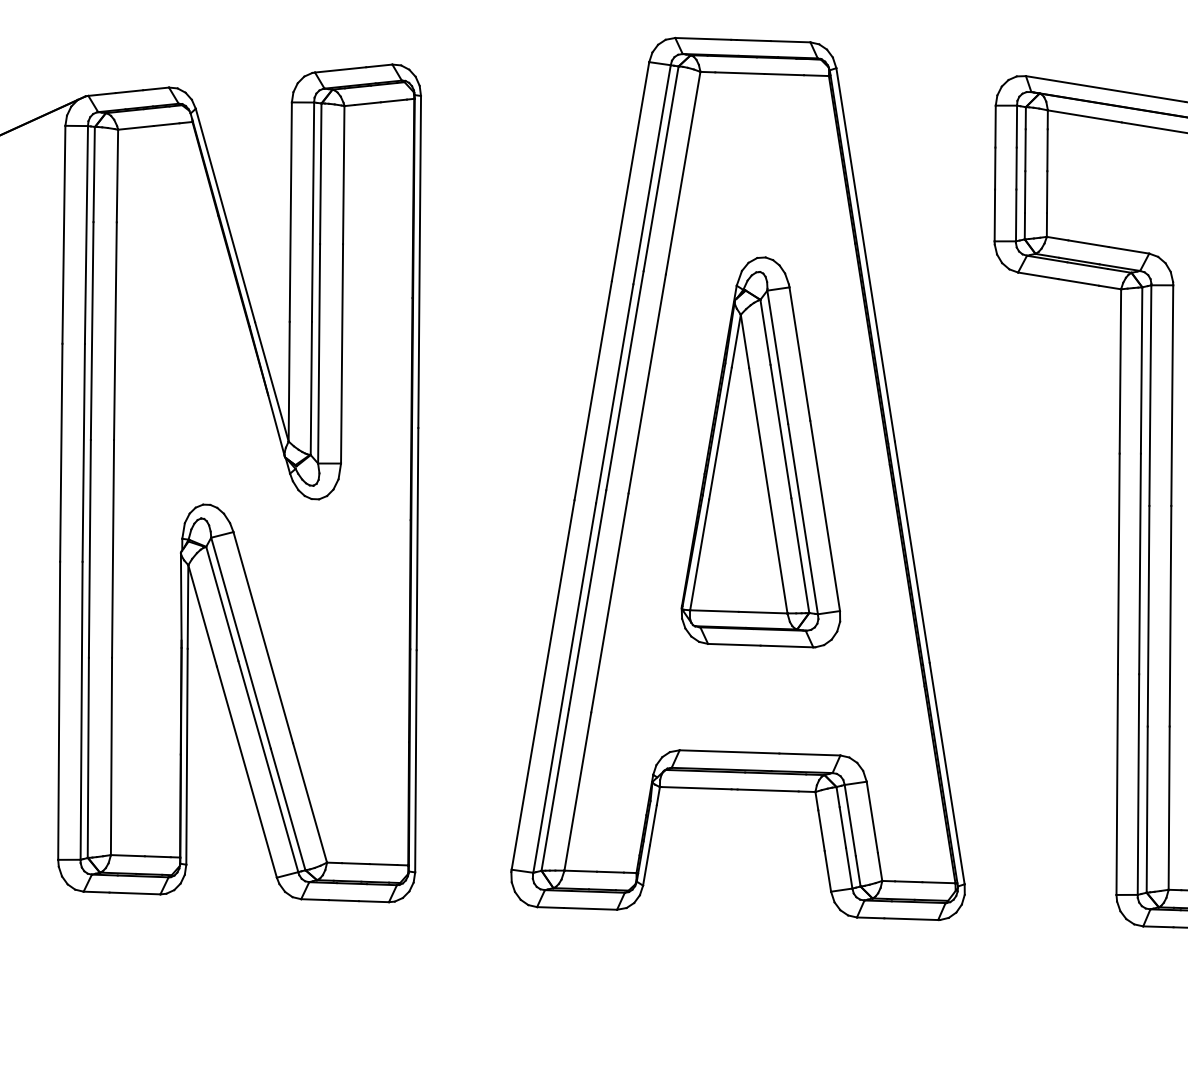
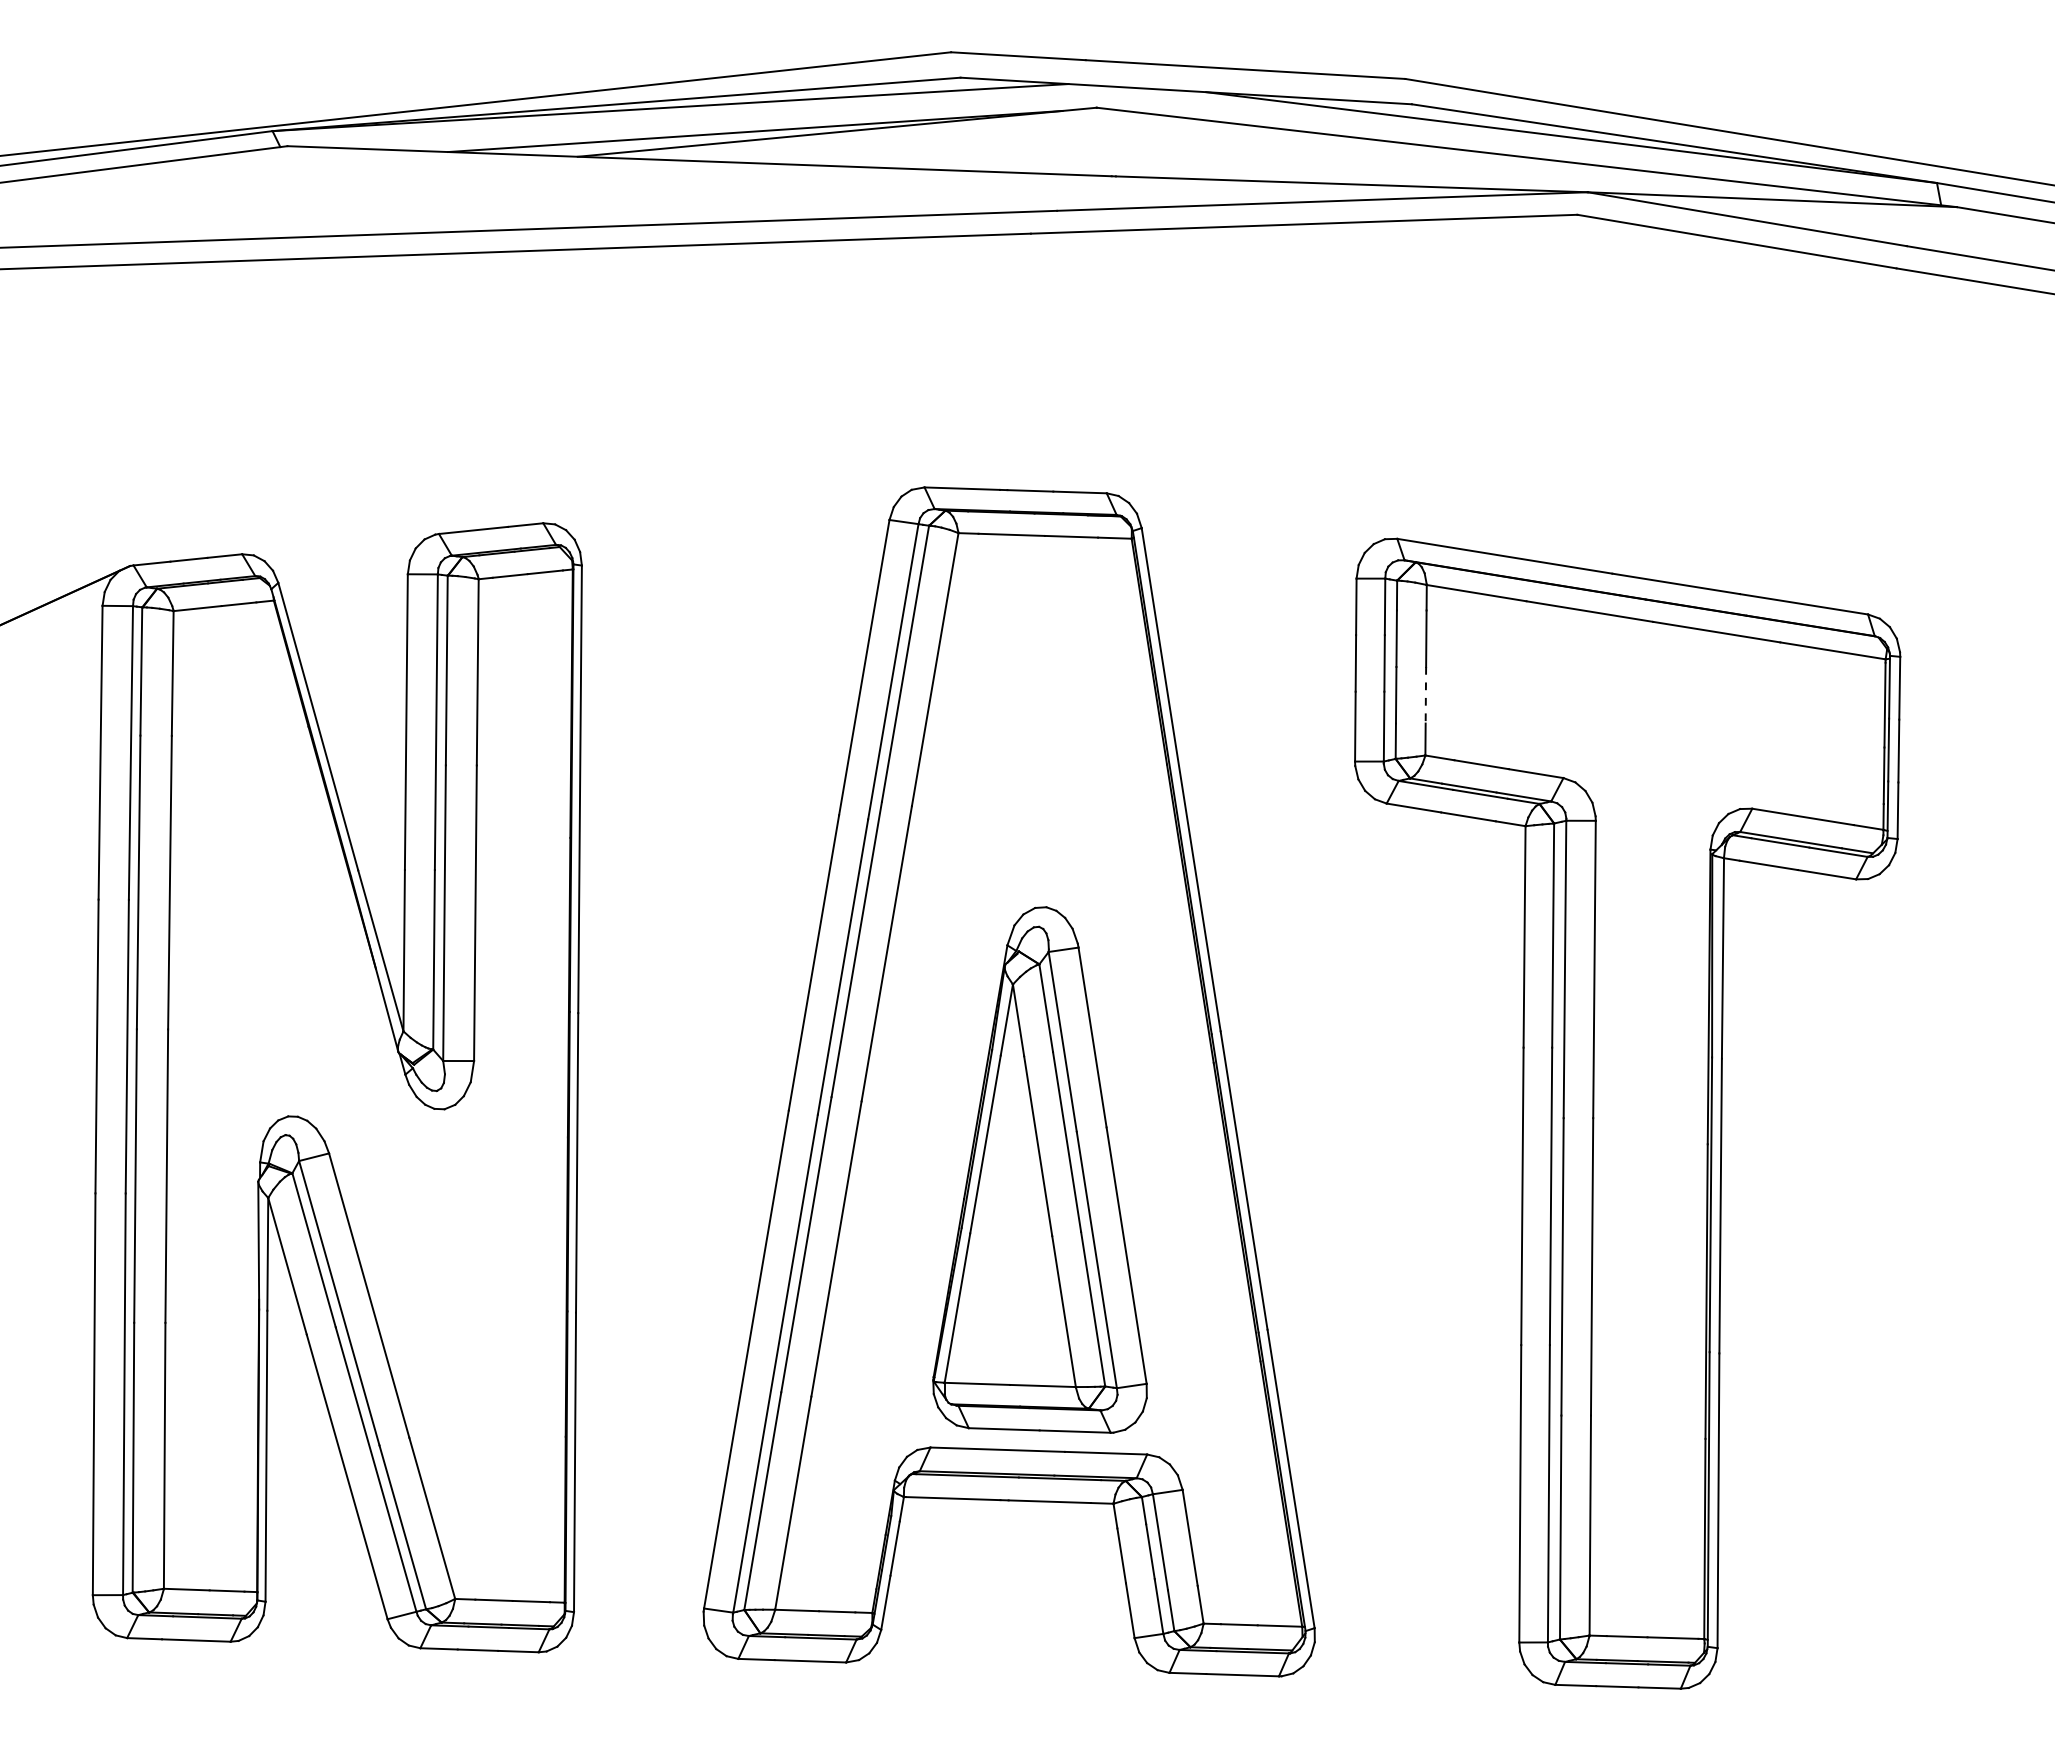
line: (1046, 192) -> (1425, 695), solid -> dashed
part: (760, 452) -> (1039, 1169), moved

